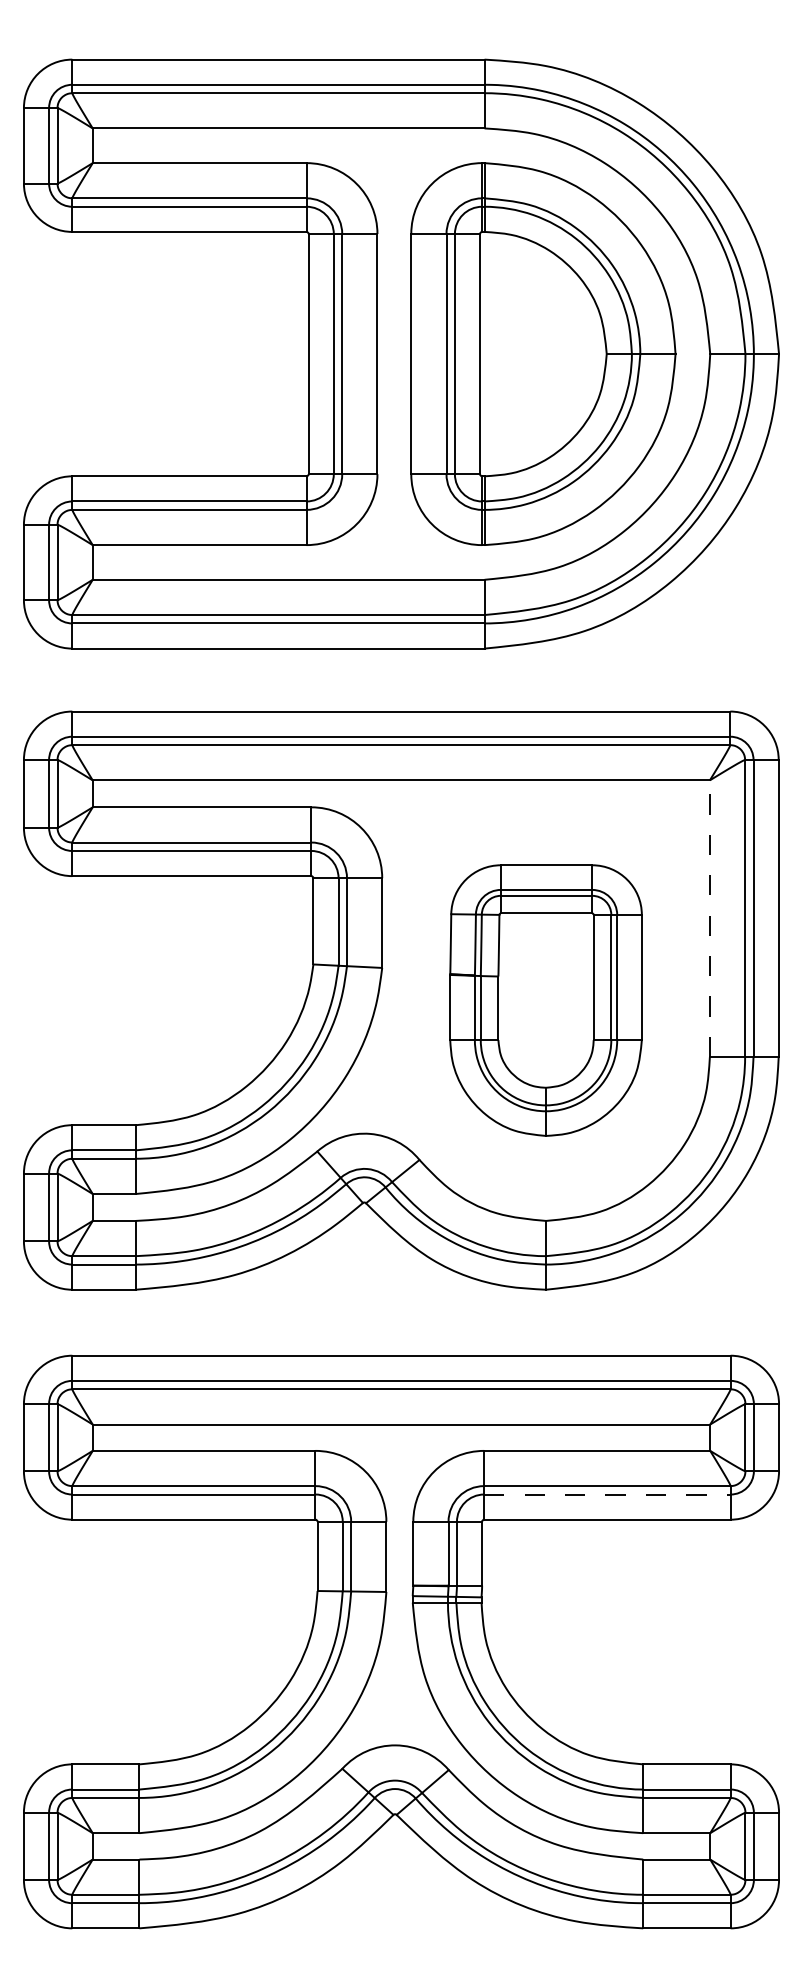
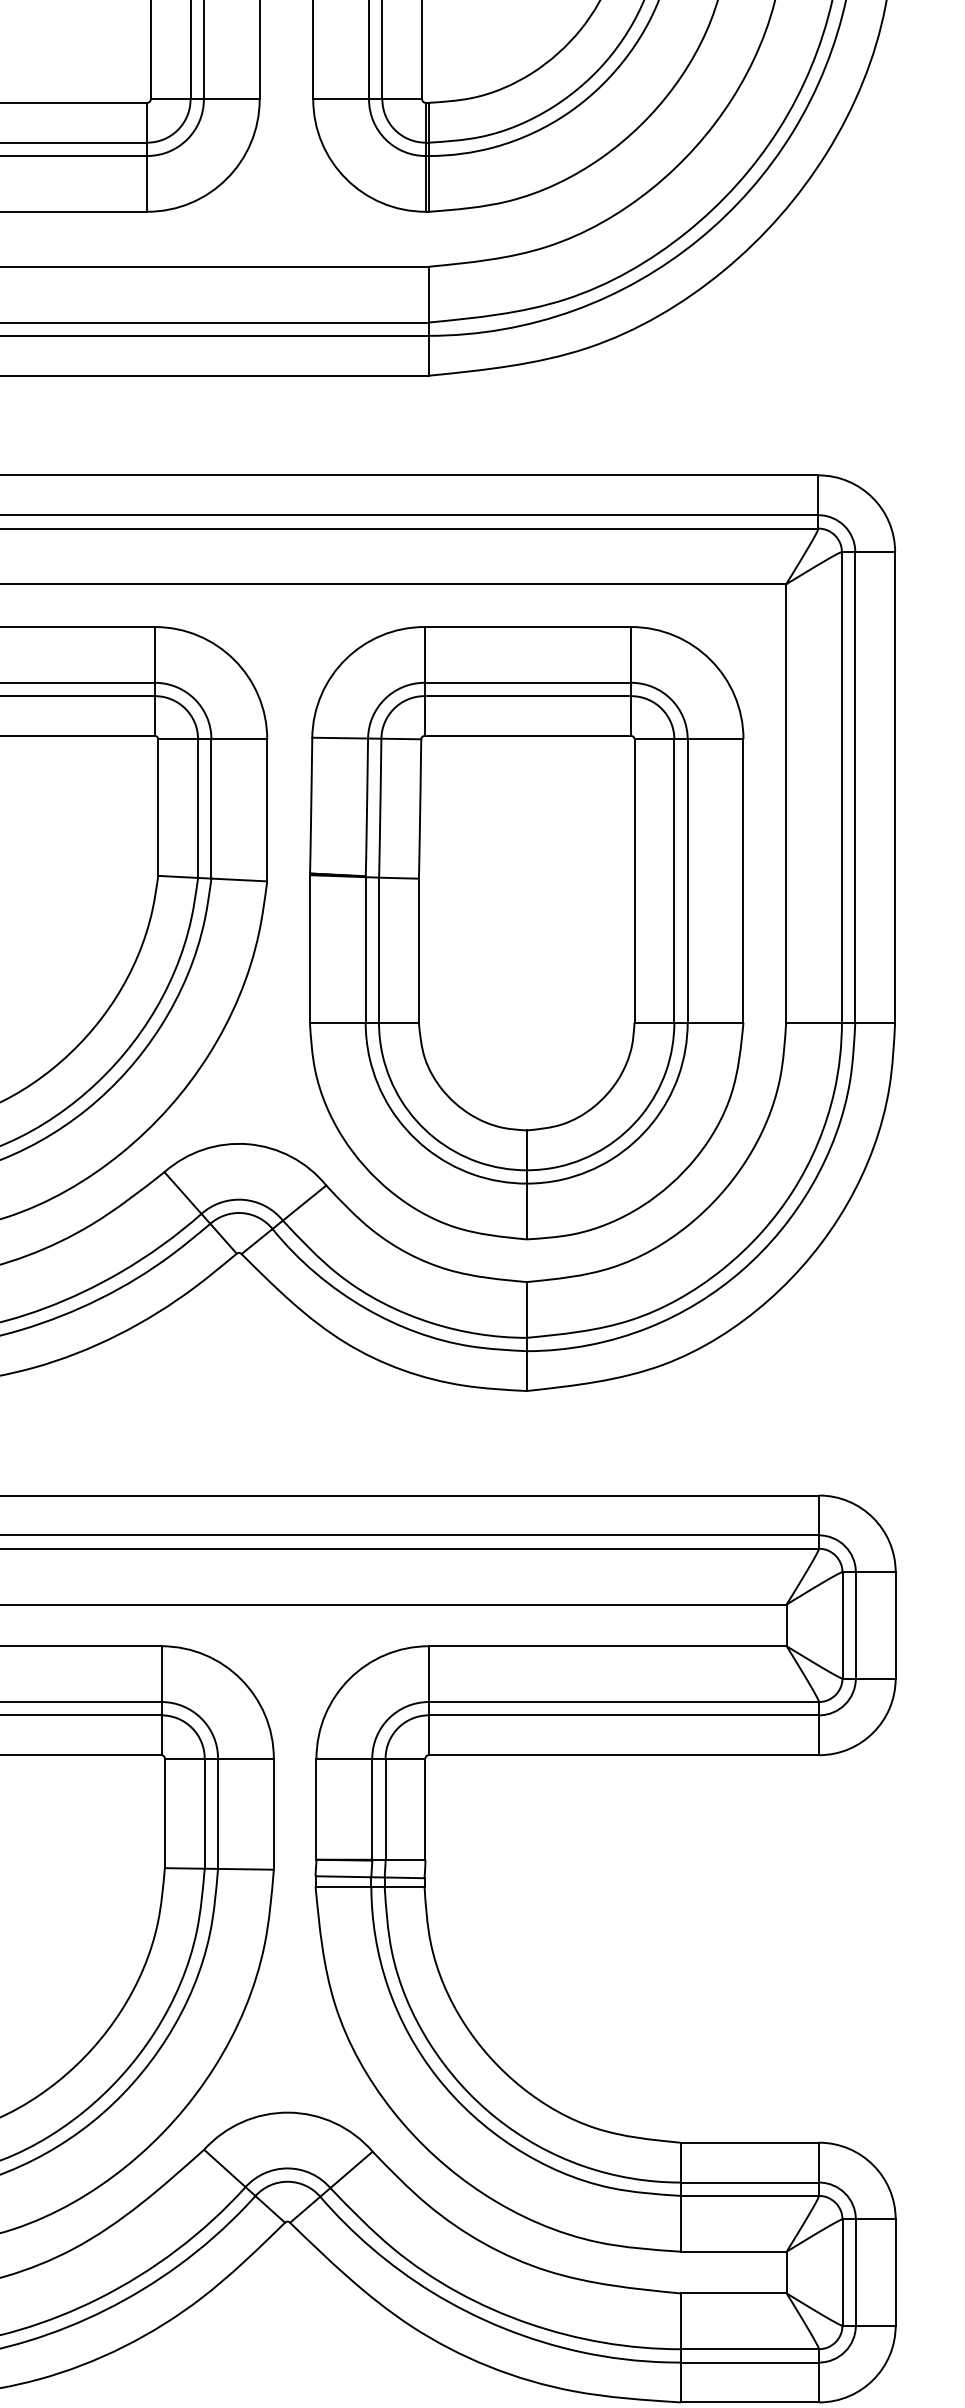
line: (709, 918) -> (785, 803), dashed -> solid
part: (545, 1000) -> (525, 932), size x1.43
line: (607, 1494) -> (624, 1715), dashed -> solid

